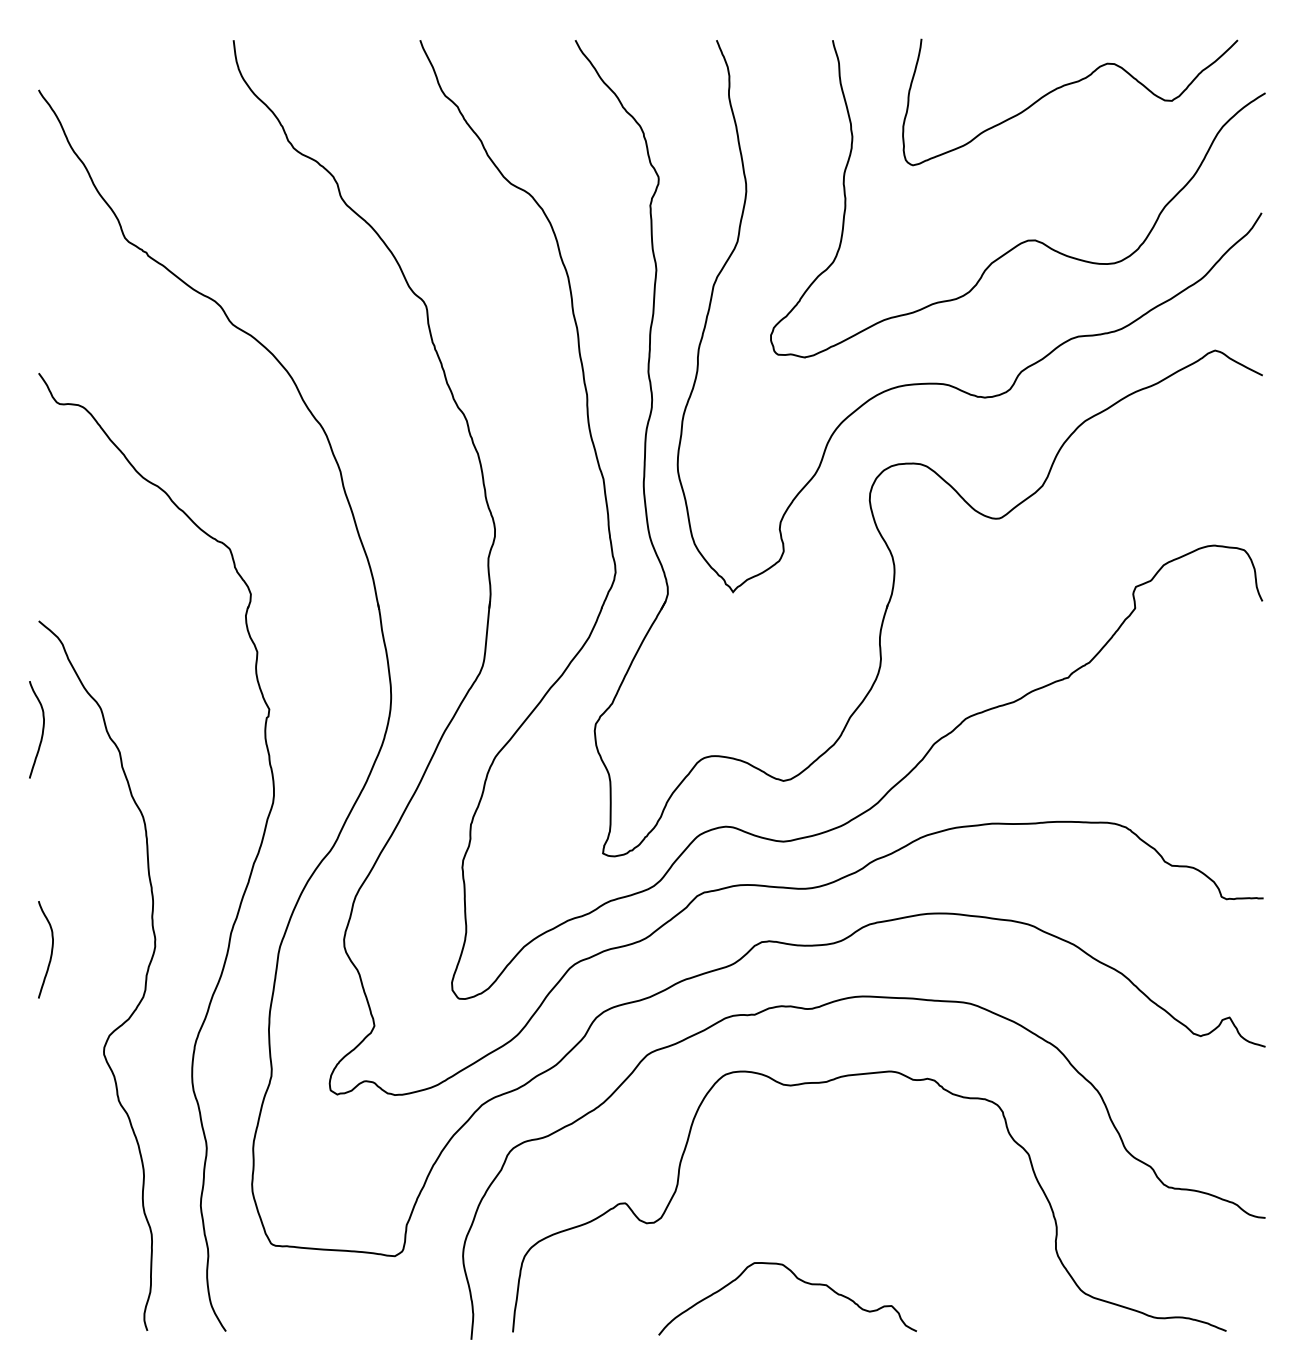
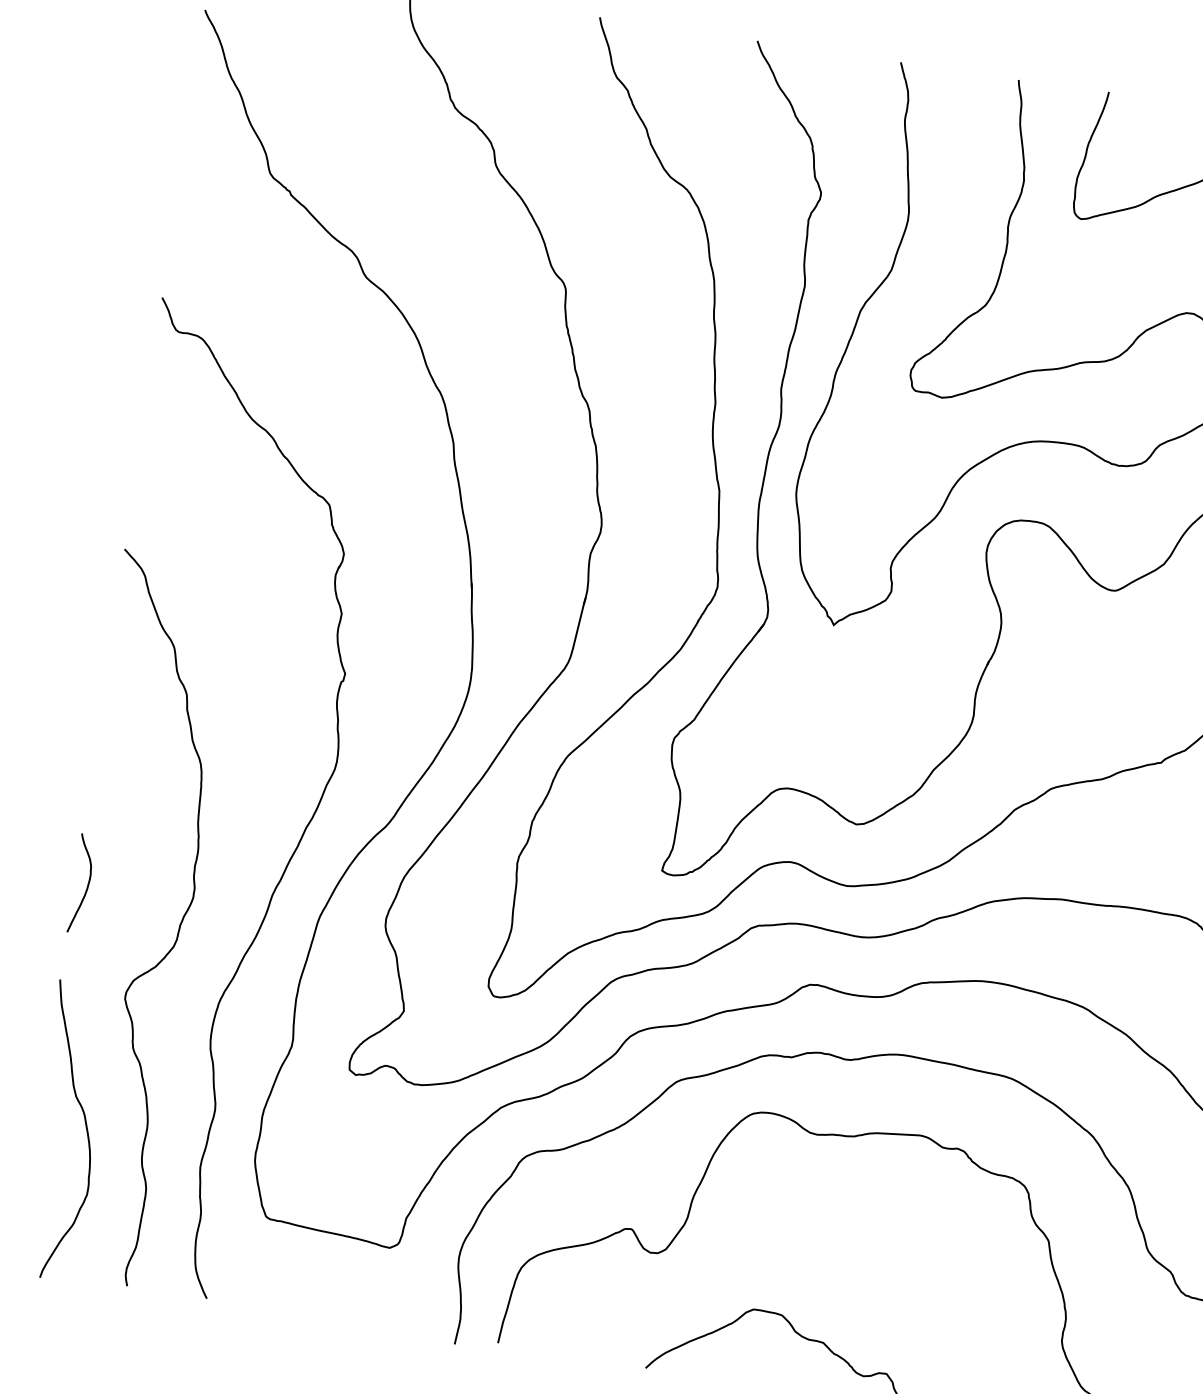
curve: (42, 729) -> (111, 659), removed
curve: (84, 1184) -> (85, 1128), added

